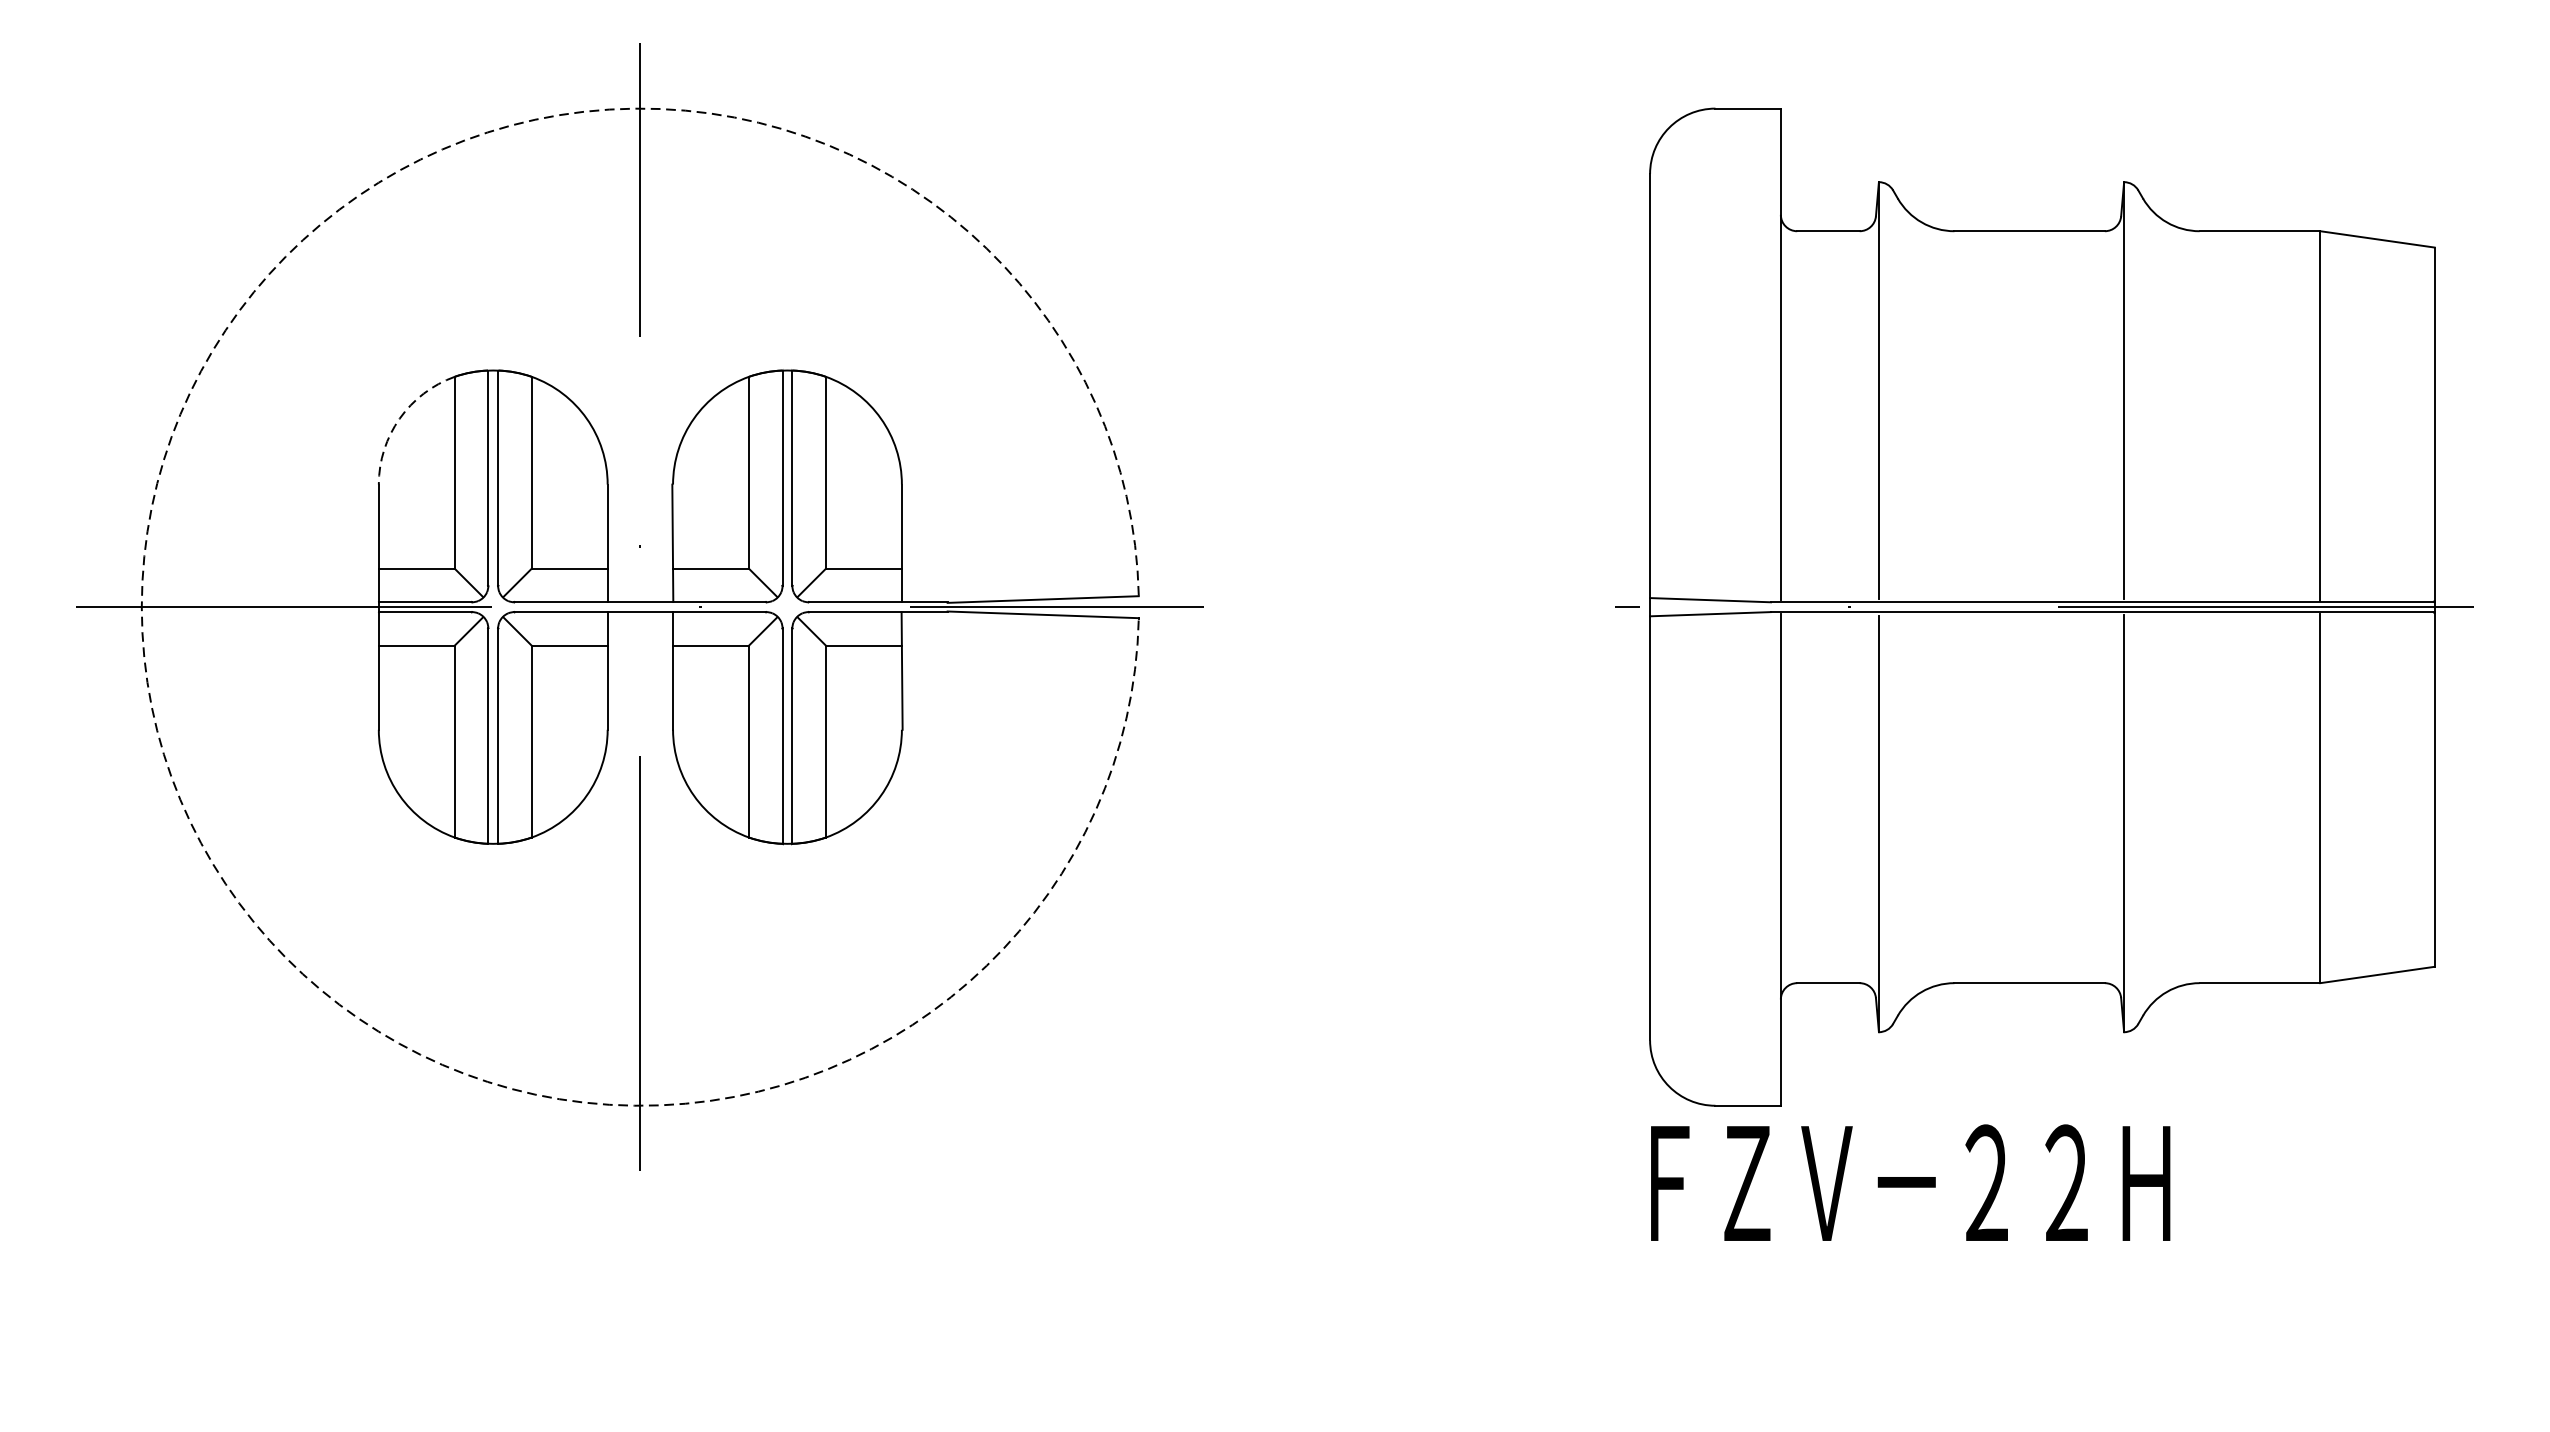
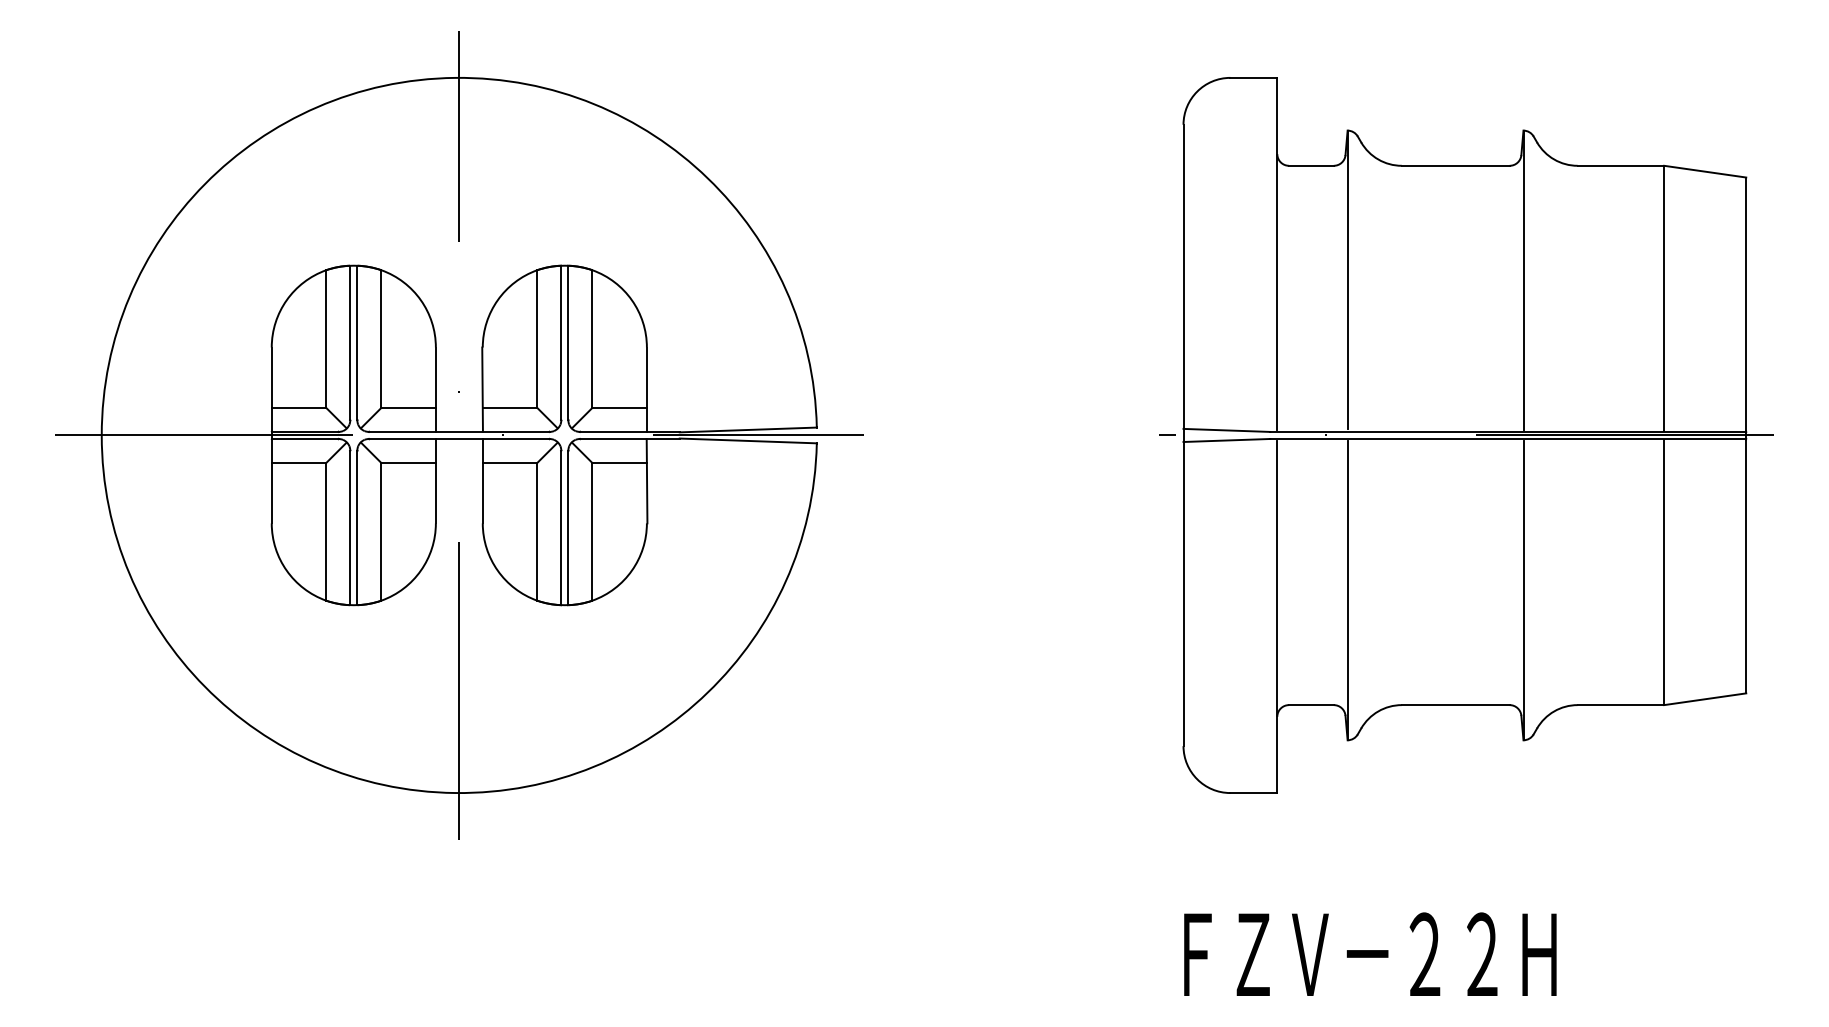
arc: (399, 419) -> (286, 300), dashed -> solid
arc: (141, 607) -> (101, 435), dashed -> solid
text: (1910, 1181) -> (1370, 953), moved

